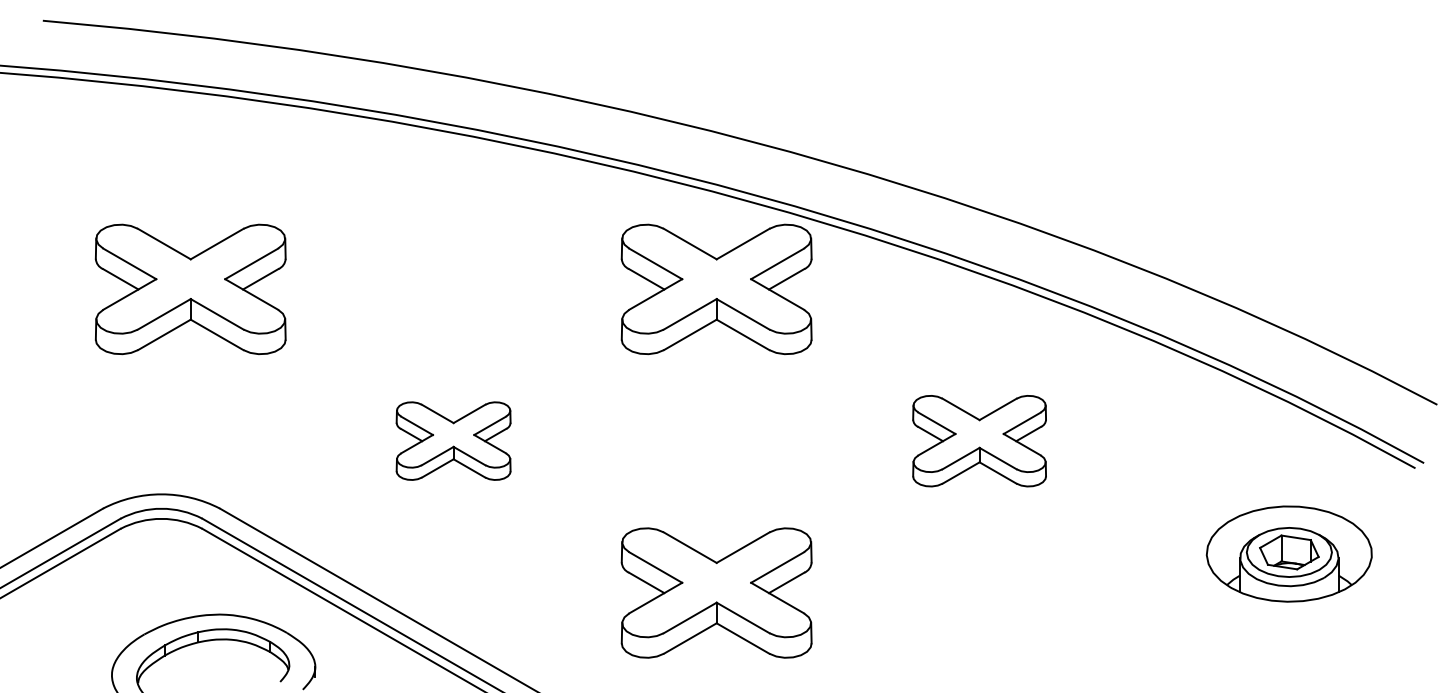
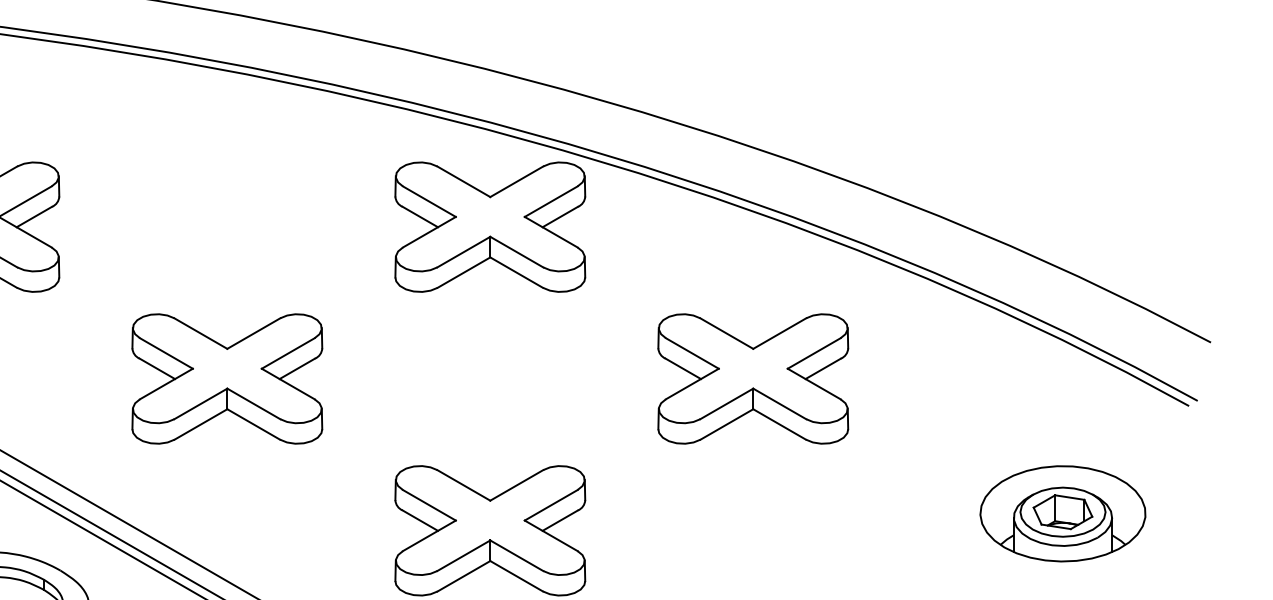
part: (453, 440) -> (227, 378), size x1.67
part: (979, 440) -> (753, 378), size x1.43
part: (1288, 553) -> (1062, 513), moved

